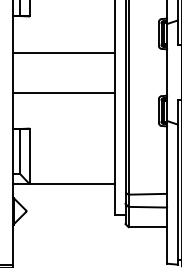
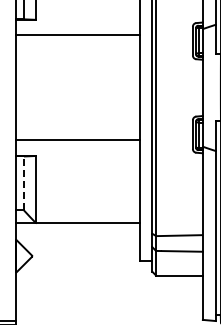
line: (63, 52) -> (77, 34), moved
line: (63, 92) -> (77, 140), moved
line: (20, 151) -> (24, 183), solid -> dashed

